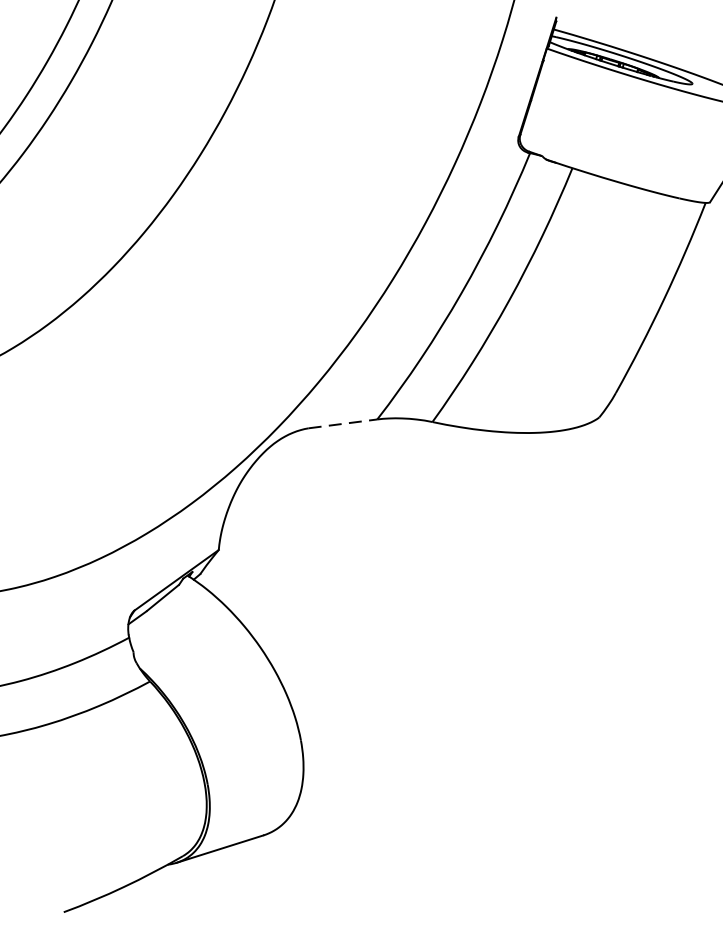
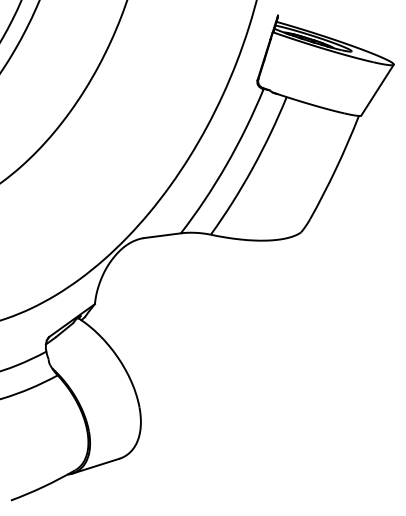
line: (343, 423) -> (162, 235), dashed -> solid

